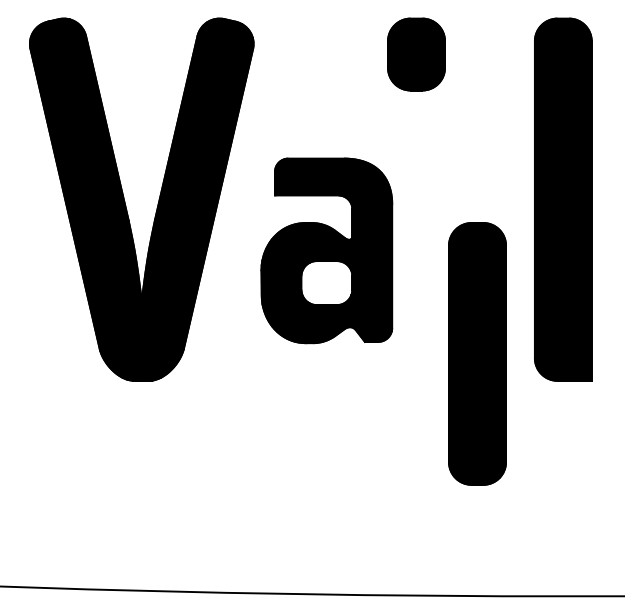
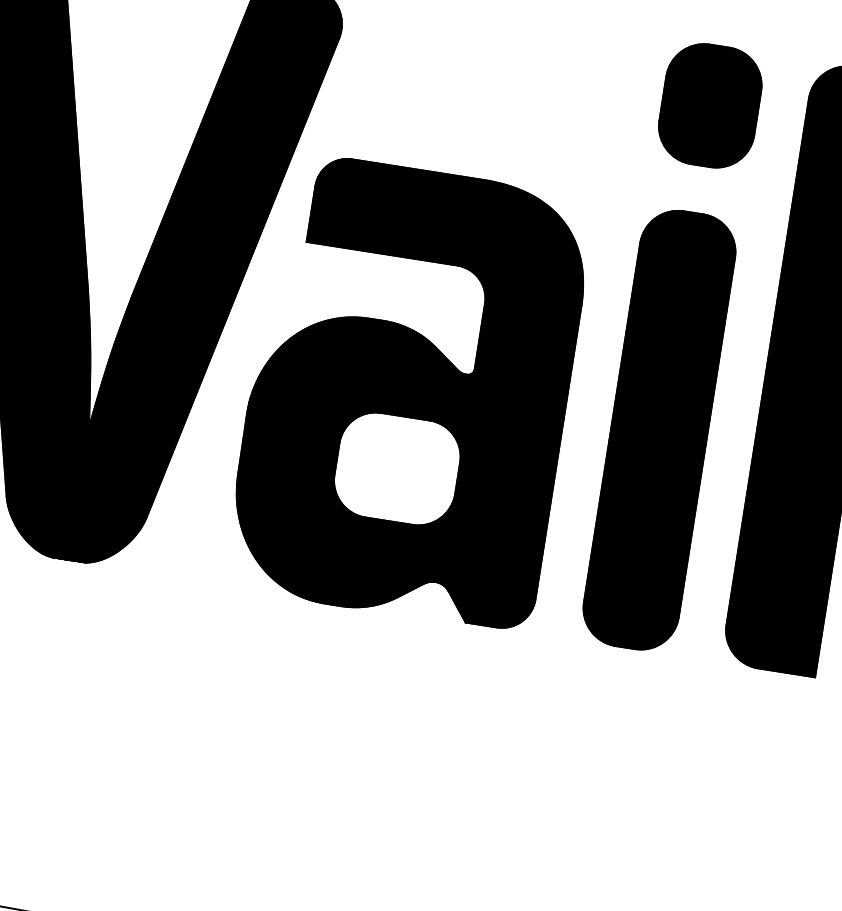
part: (416, 54) -> (710, 105), moved
part: (326, 250) -> (408, 391), size x1.43
part: (477, 353) -> (659, 429), moved

